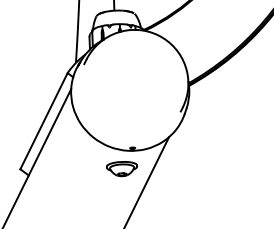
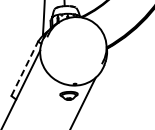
line: (45, 120) -> (25, 68), solid -> dashed

